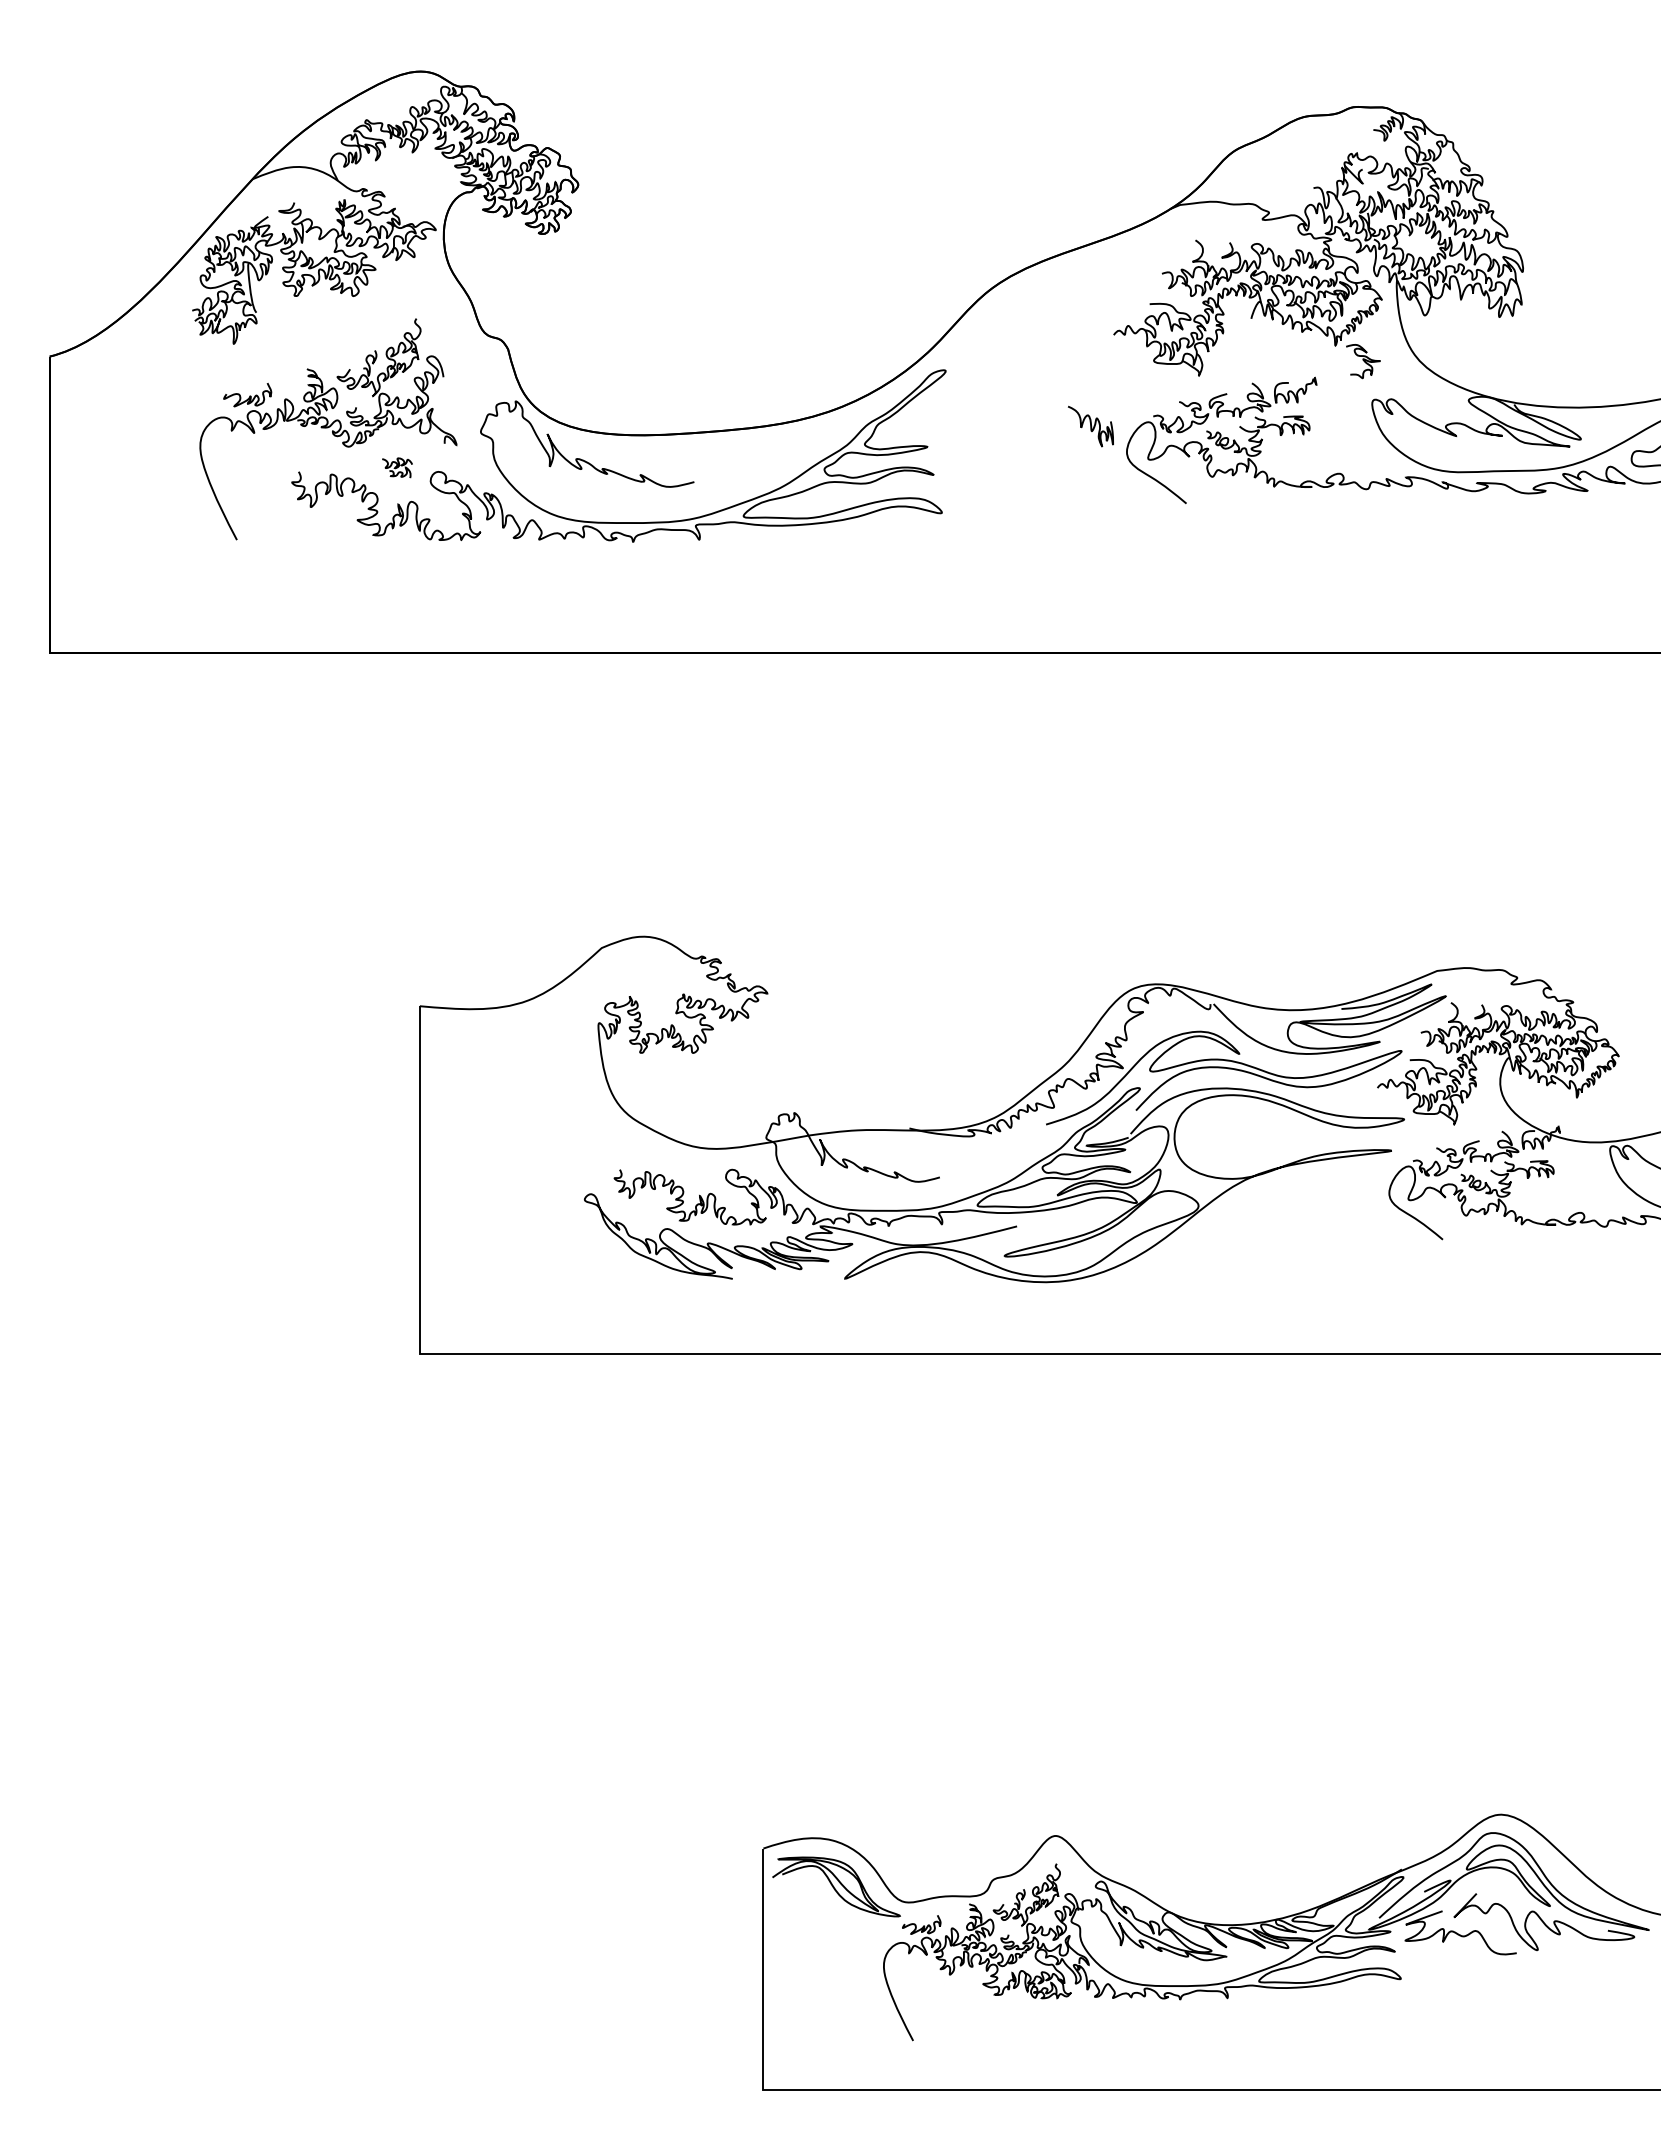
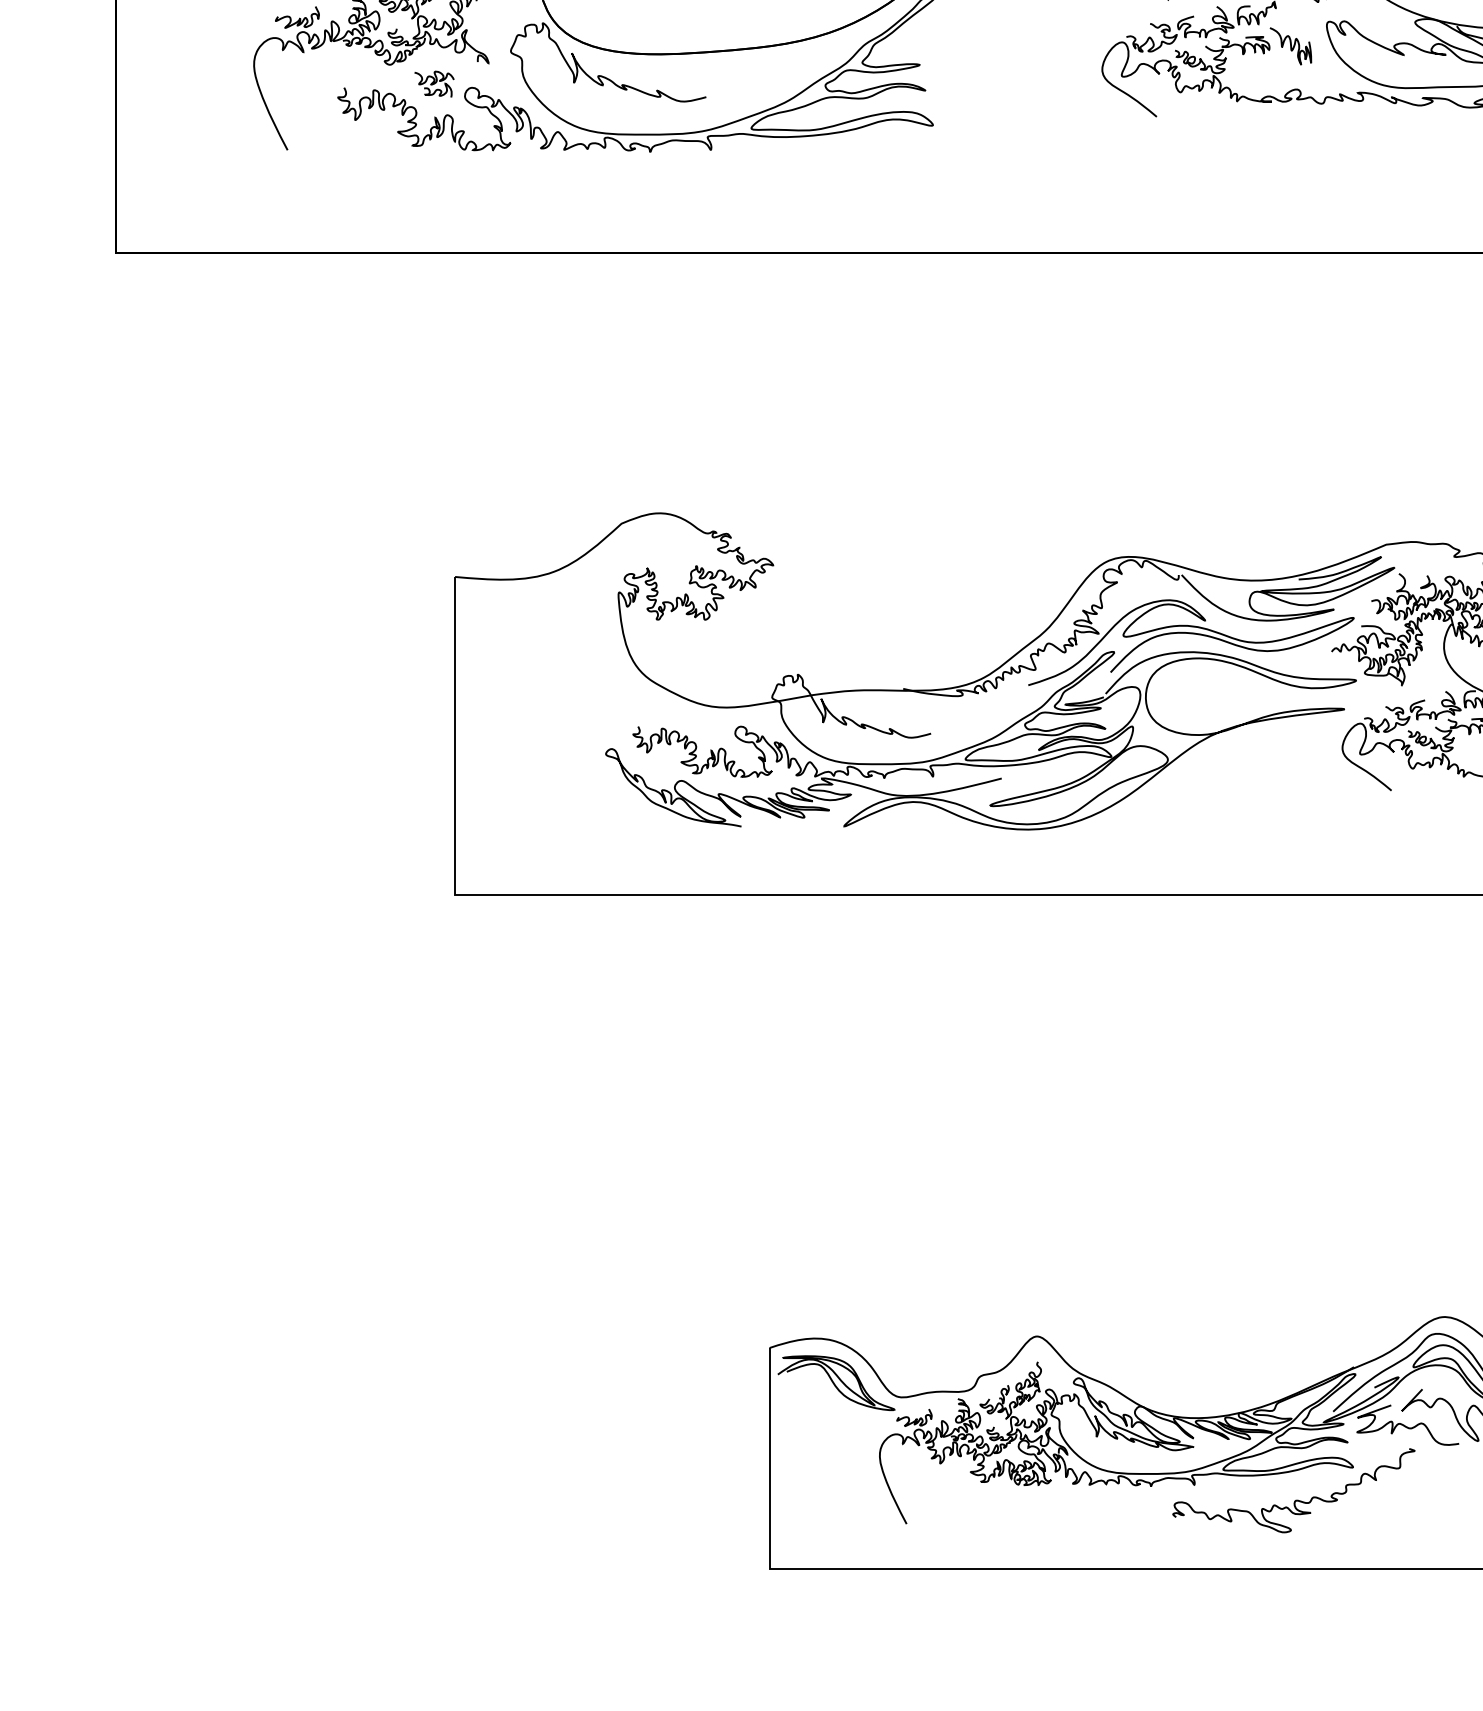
curve: (1090, 426) -> (1290, 46), moved
part: (397, 467) -> (434, 83), size x1.43
curve: (1338, 2014) -> (1295, 1499), added

